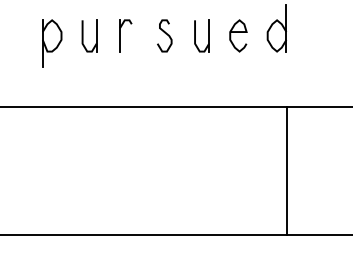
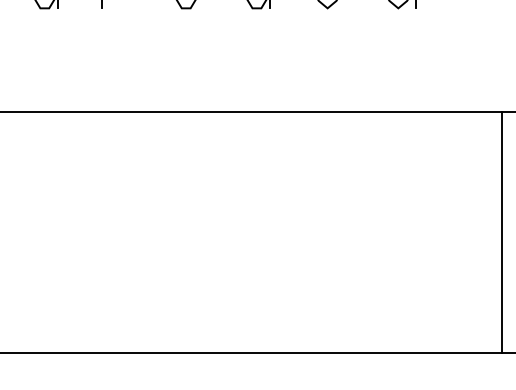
line: (287, 170) -> (502, 232), moved

